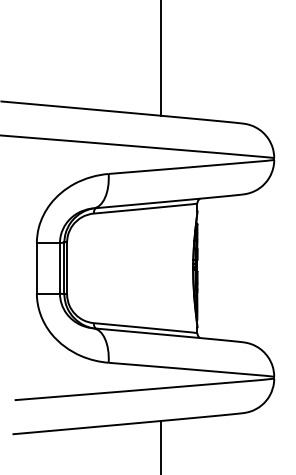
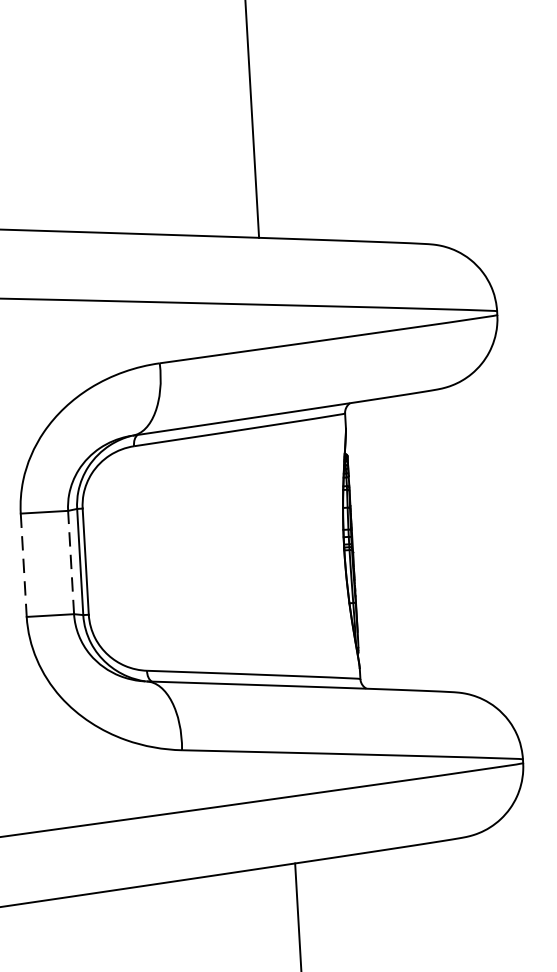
line: (59, 267) -> (70, 560), solid -> dashed
line: (36, 268) -> (23, 565), solid -> dashed

